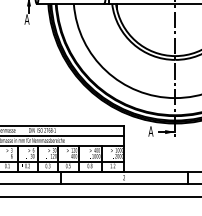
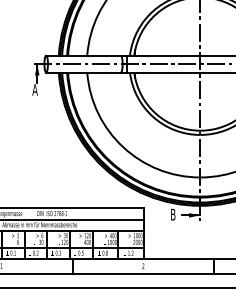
text: (150, 131) -> (172, 214), A -> B

